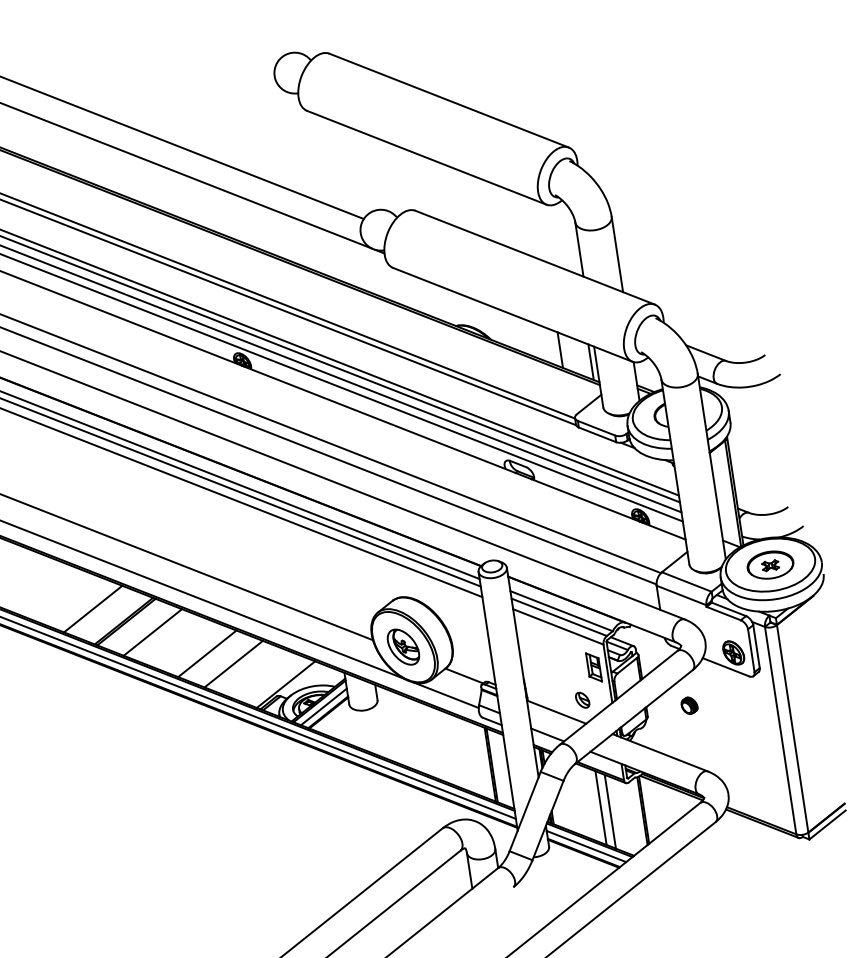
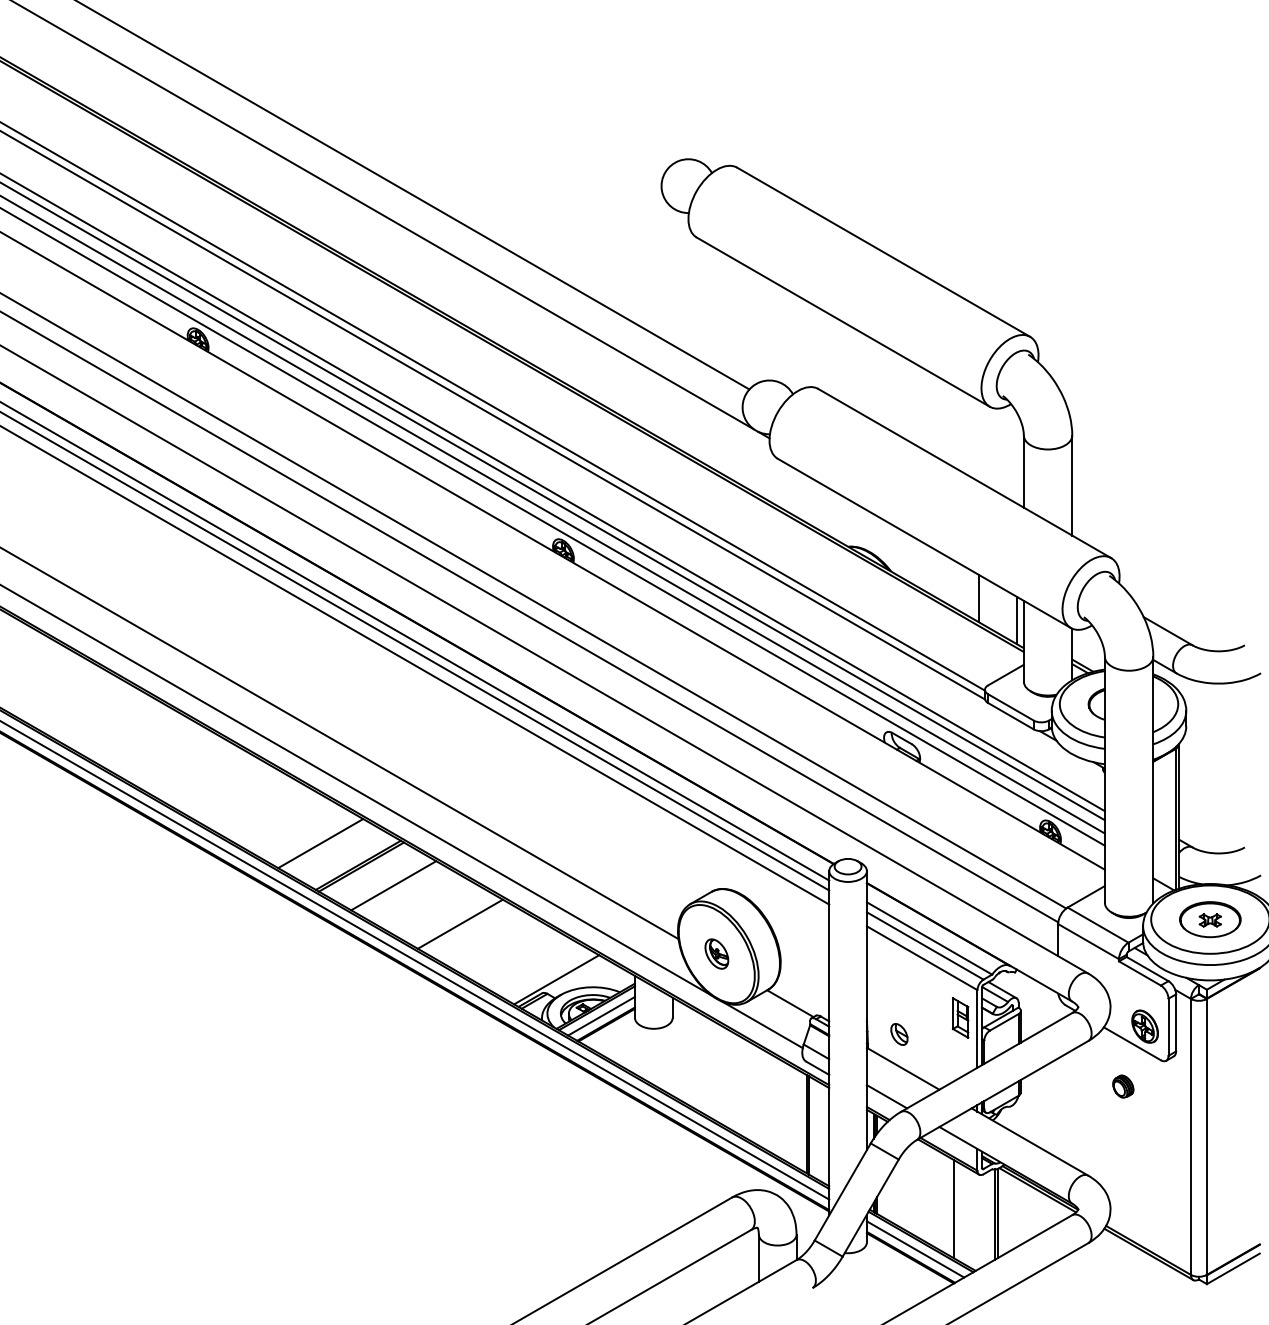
part: (403, 646) -> (716, 953), size x0.6
line: (233, 663) -> (492, 942), removed
part: (582, 700) -> (899, 1034), moved
part: (689, 705) -> (1123, 1086), moved
line: (601, 808) -> (942, 1202), removed

